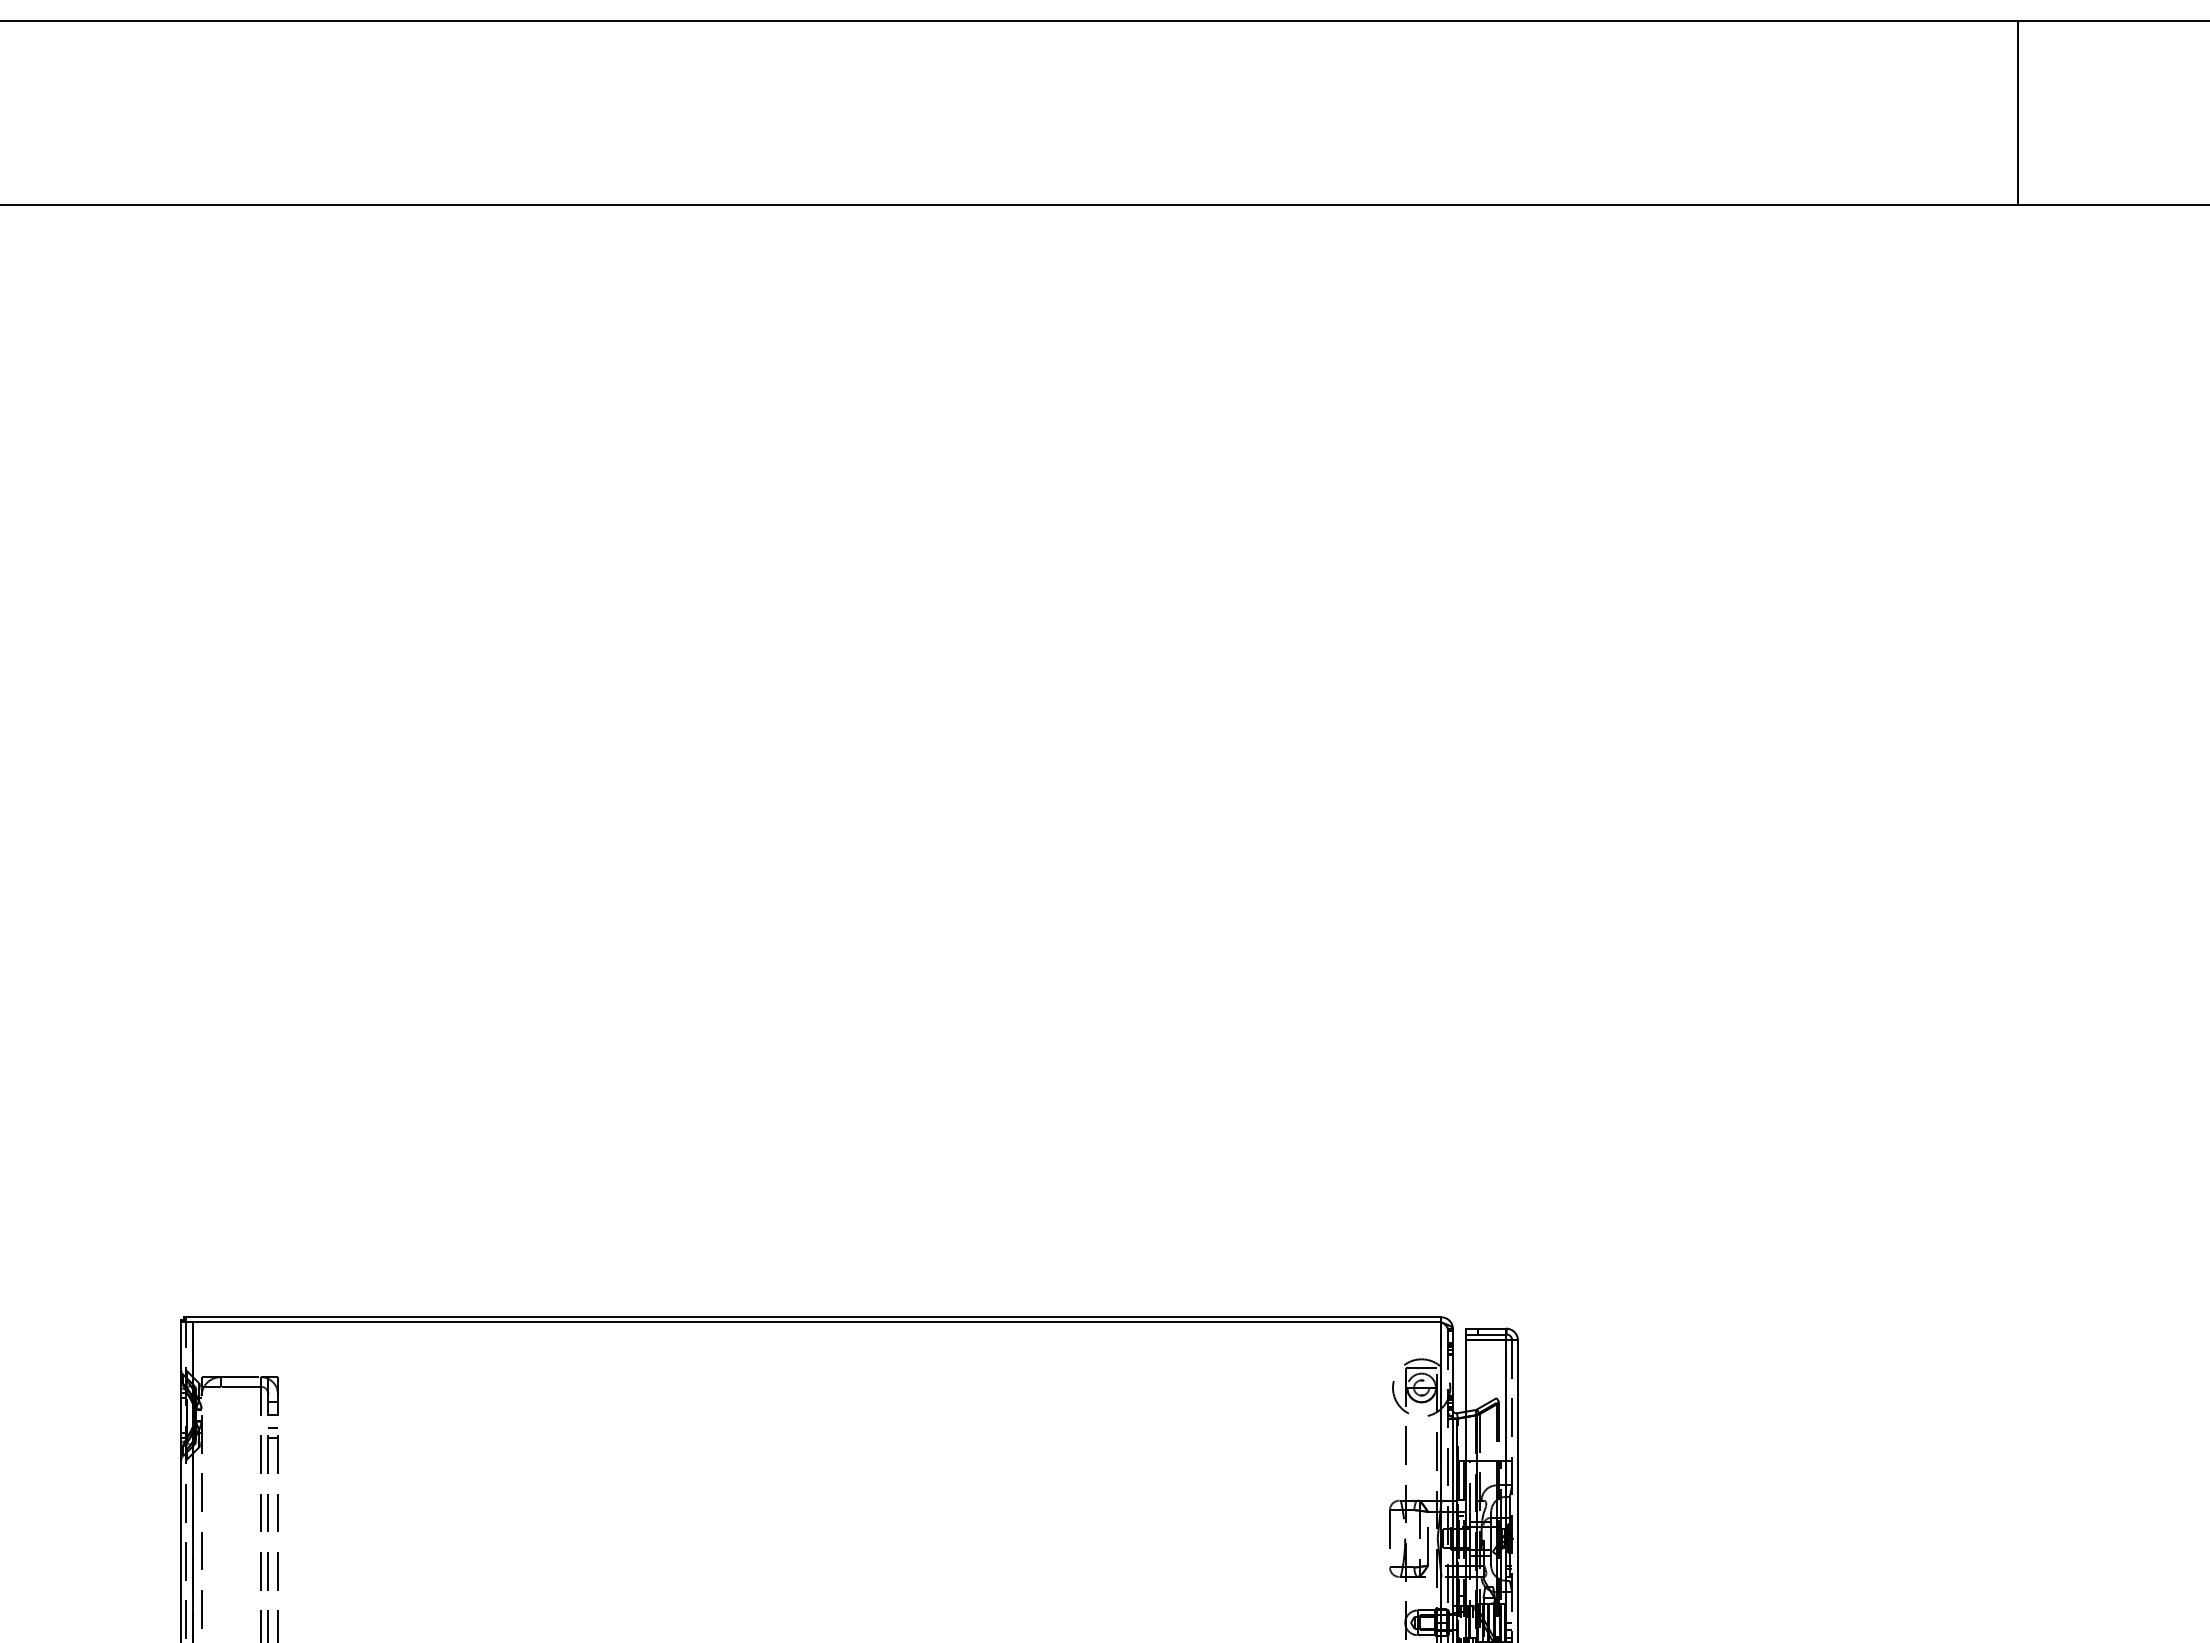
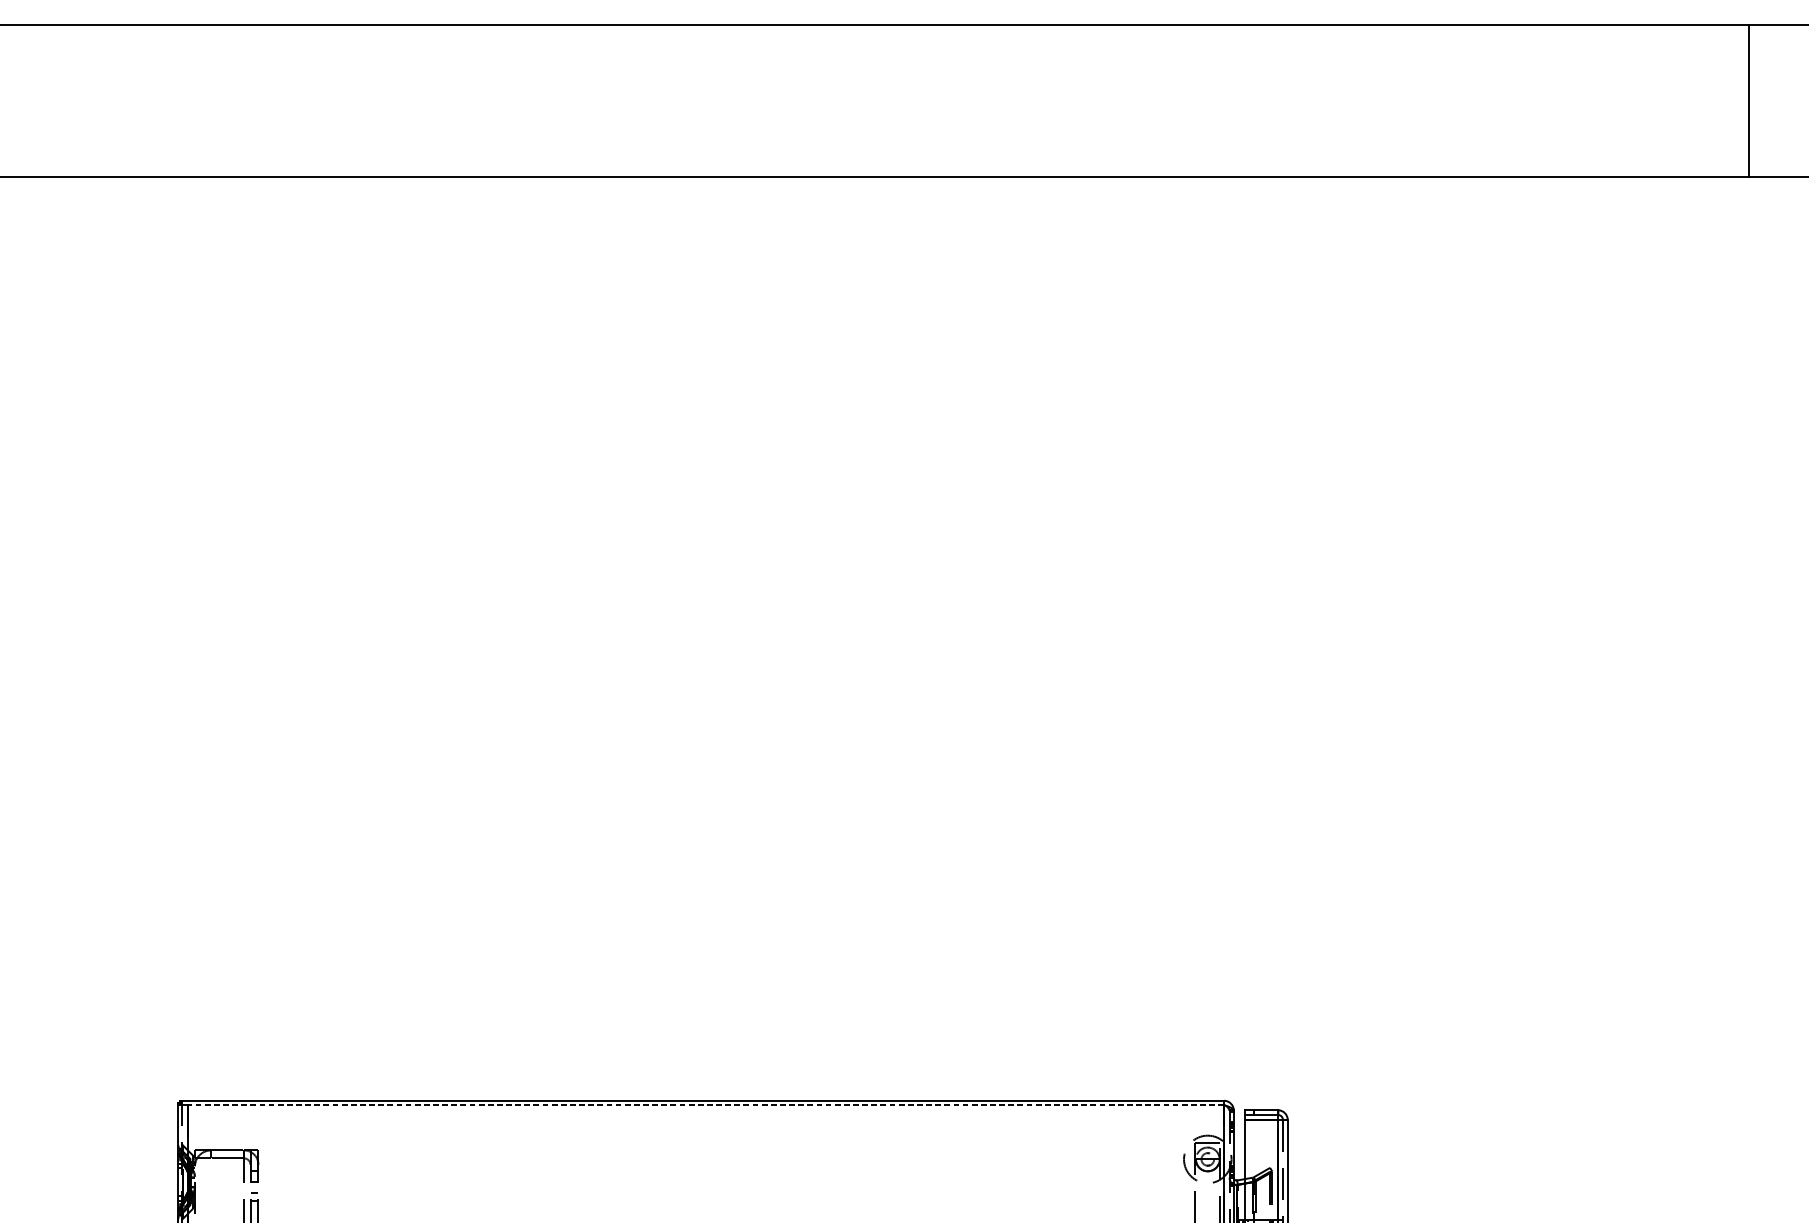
line: (2018, 112) -> (1748, 100), moved
line: (816, 1322) -> (705, 1105), solid -> dashed

